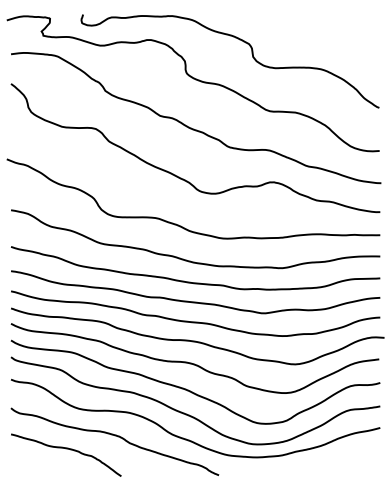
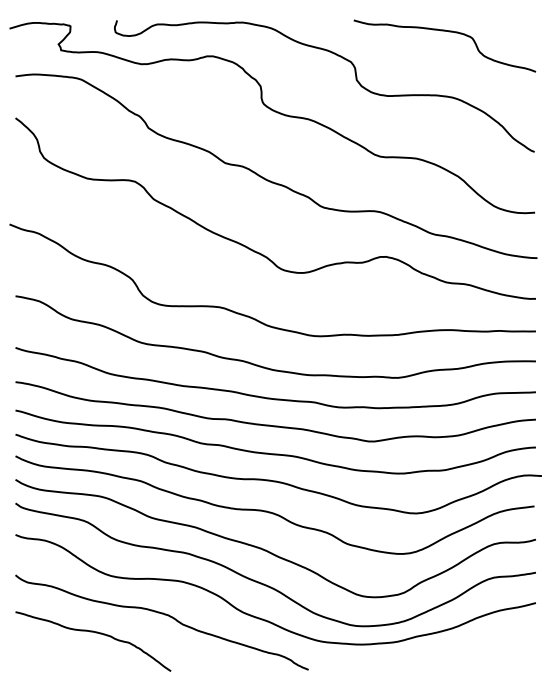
curve: (318, 23) -> (449, 32), added

